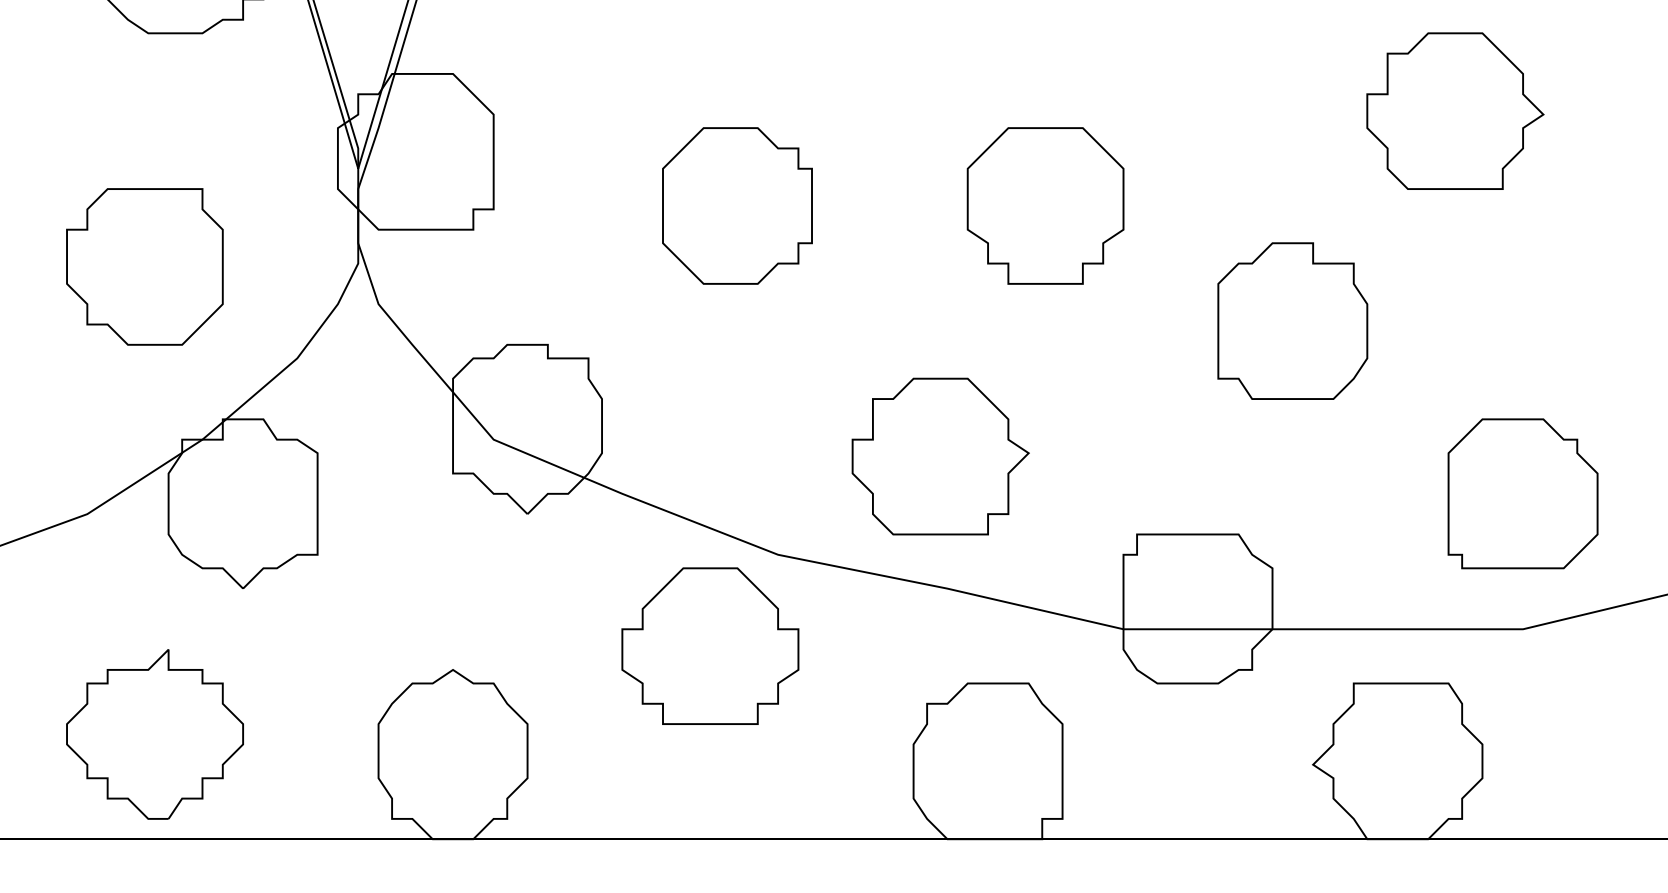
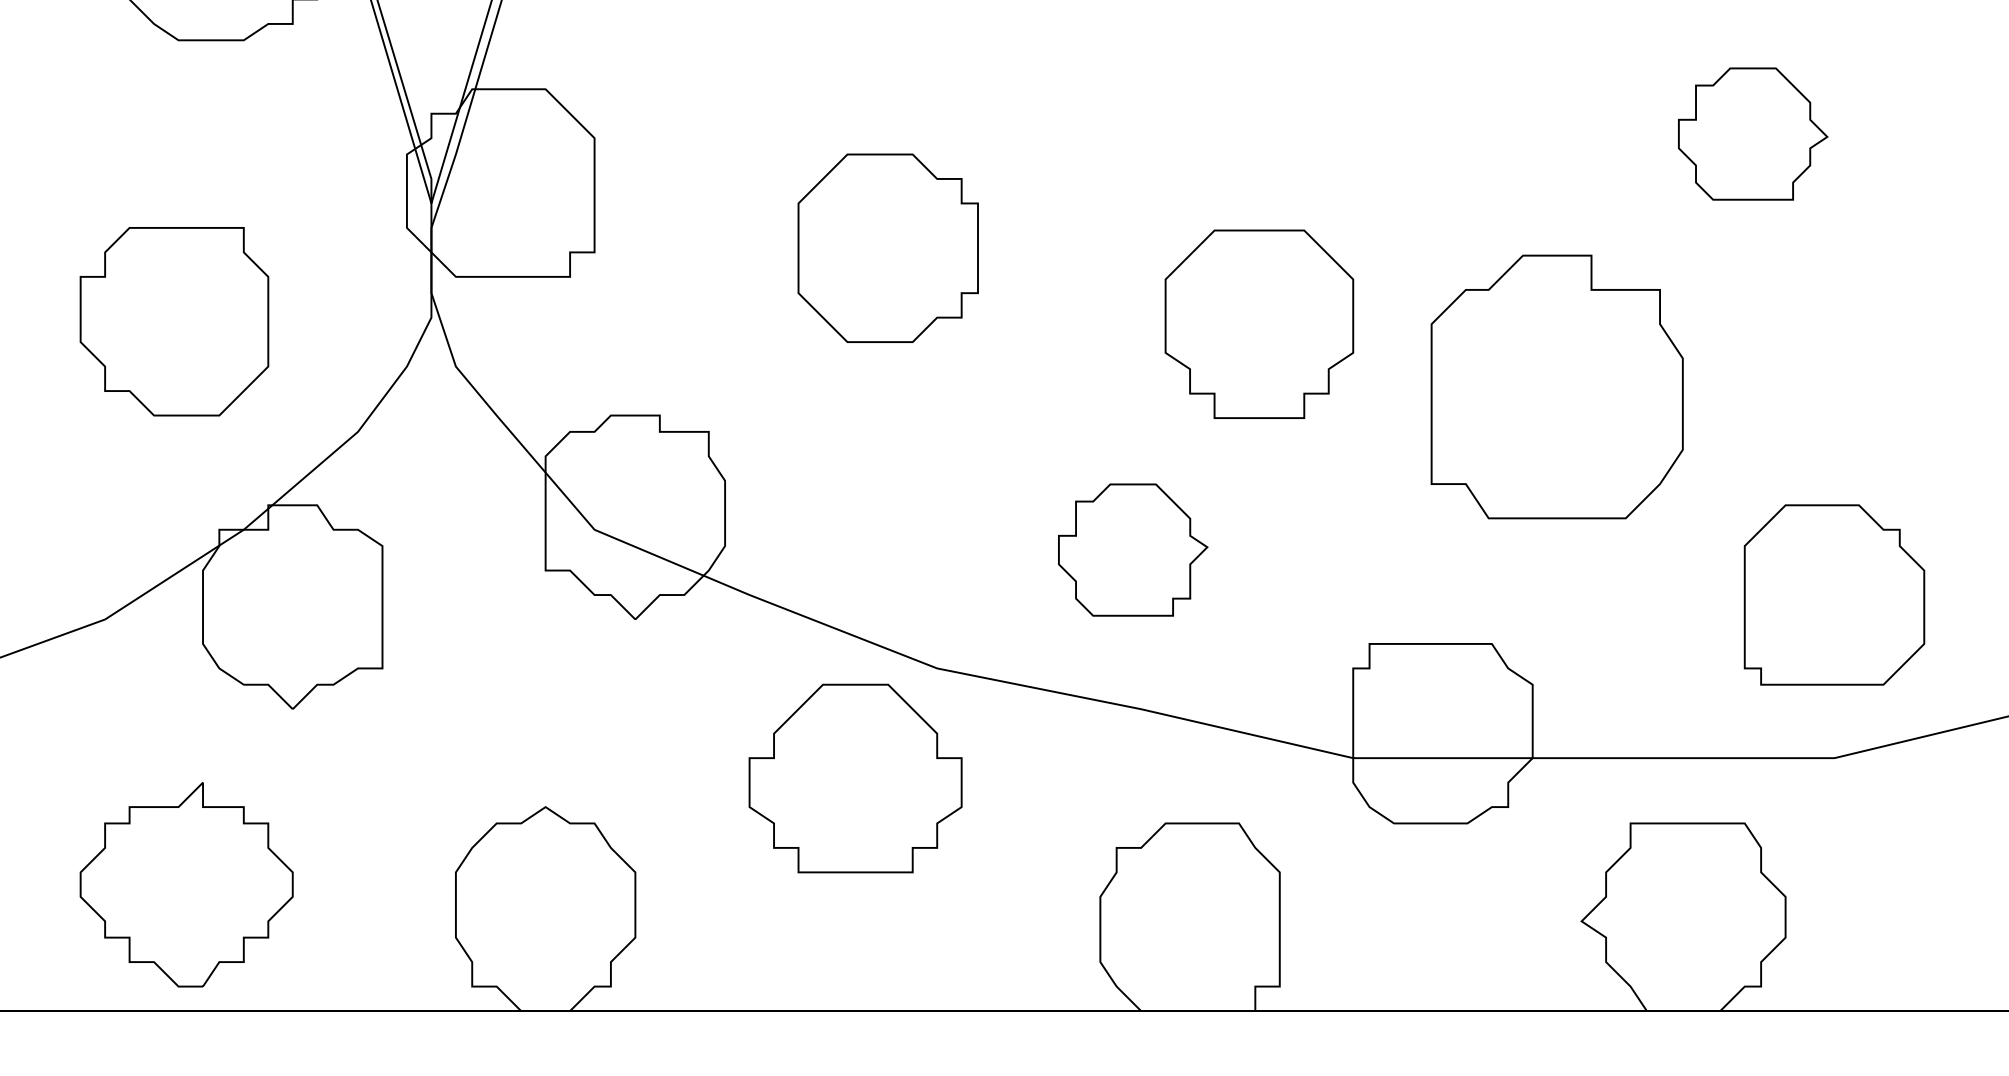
part: (1455, 110) -> (1753, 133), size x0.7
part: (1045, 205) -> (1259, 323), moved
part: (1292, 320) -> (1556, 386), size x1.4
part: (941, 456) -> (1133, 549), size x0.7

